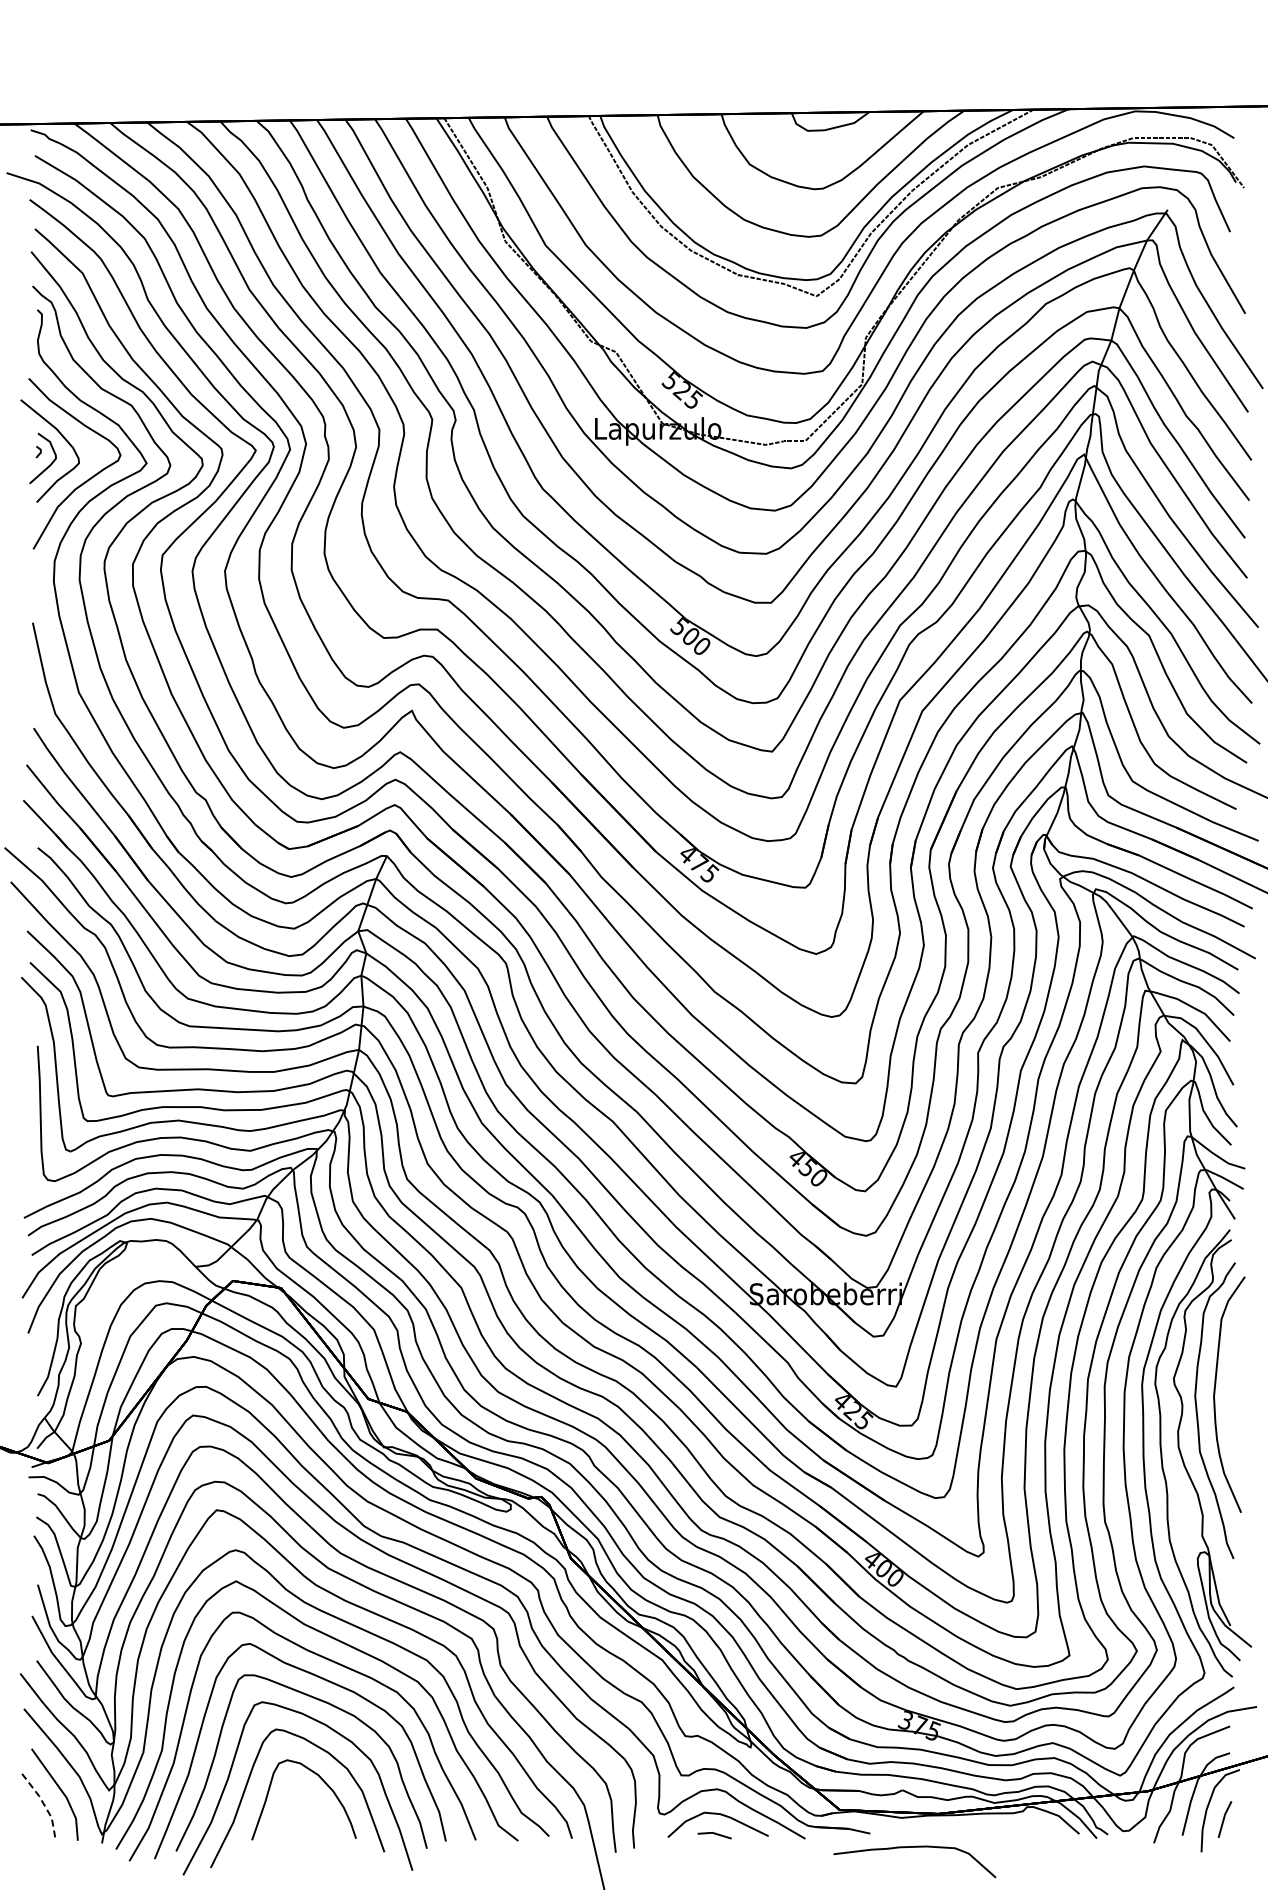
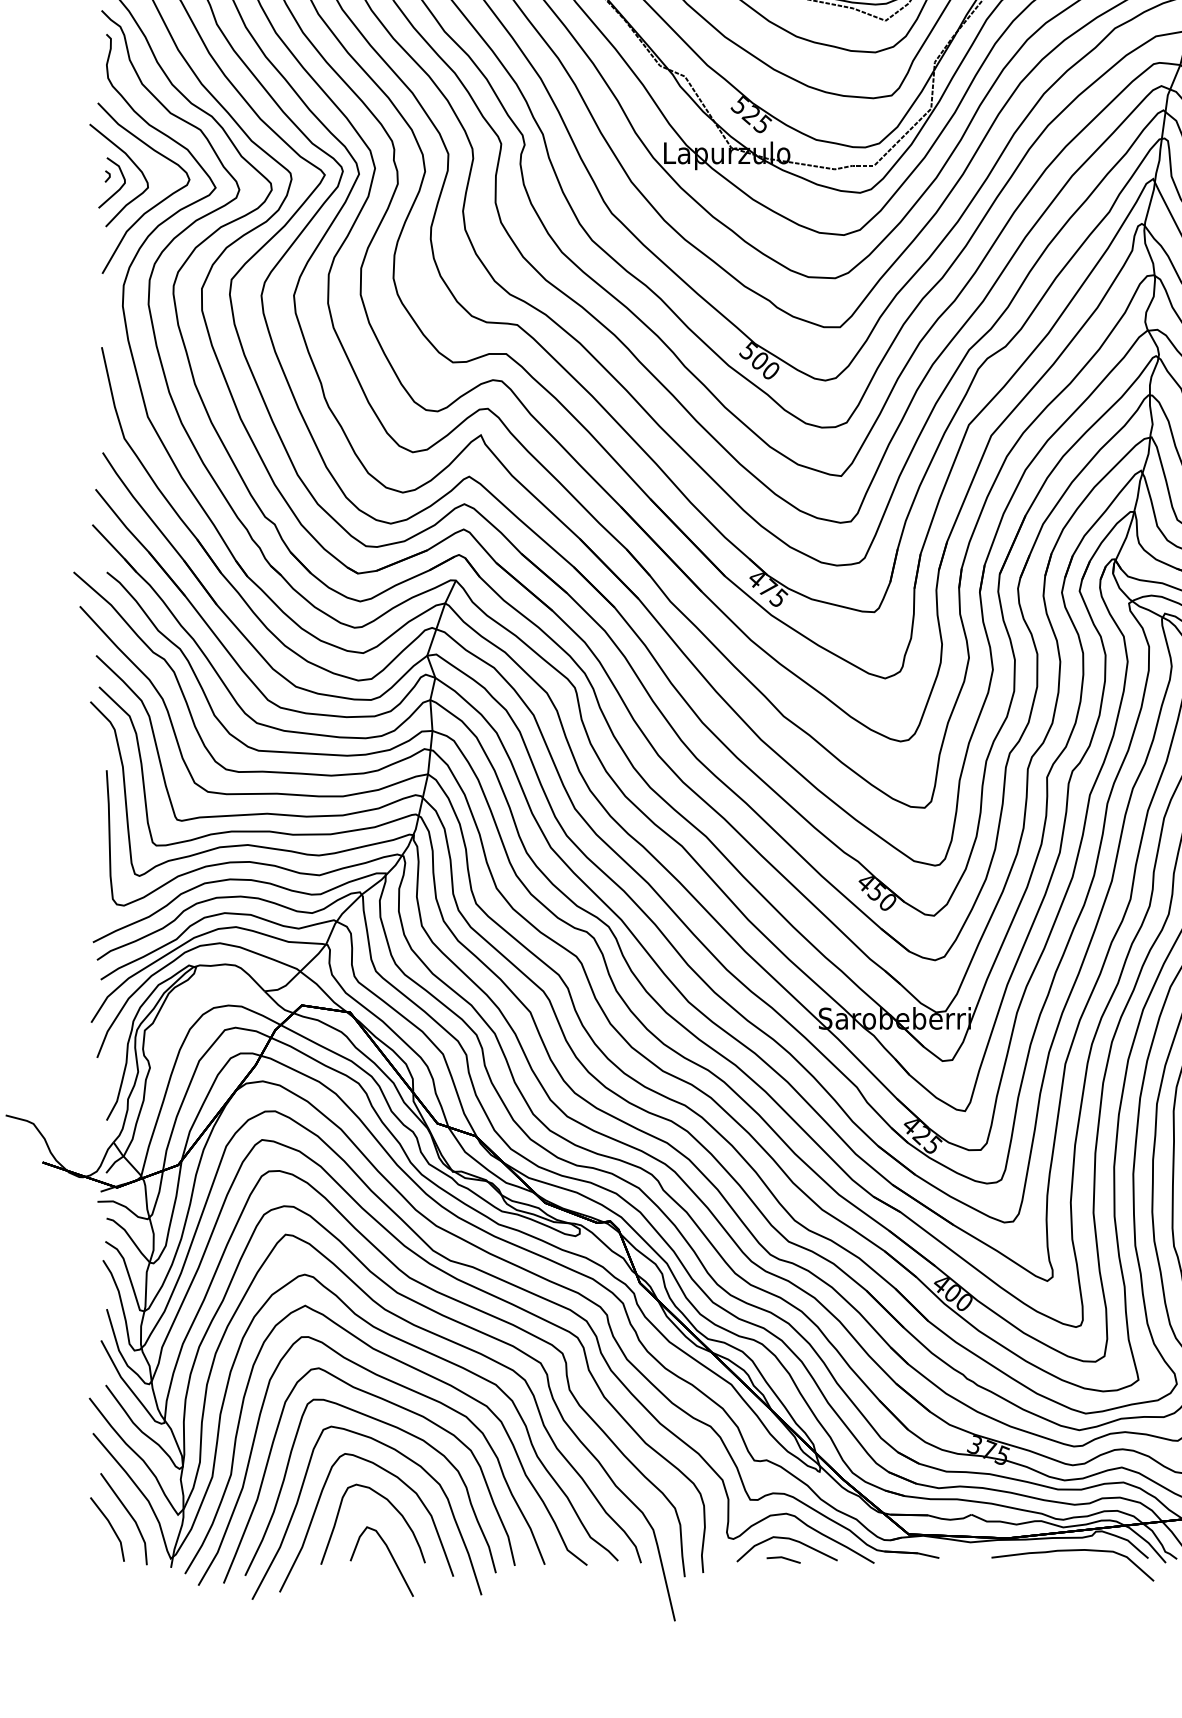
line: (43, 1802) -> (112, 1526), dashed -> solid
curve: (321, 1831) -> (390, 1555), added
curve: (914, 1847) -> (1072, 1550), moved

